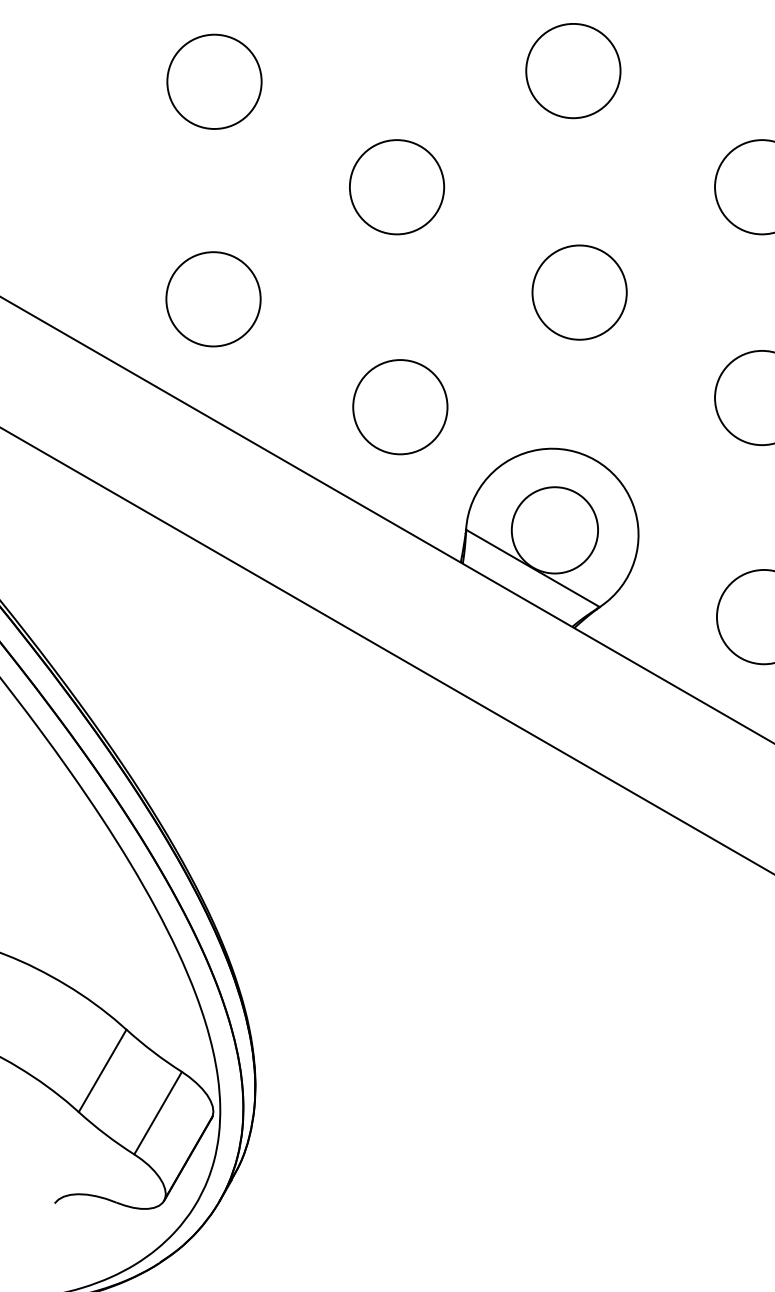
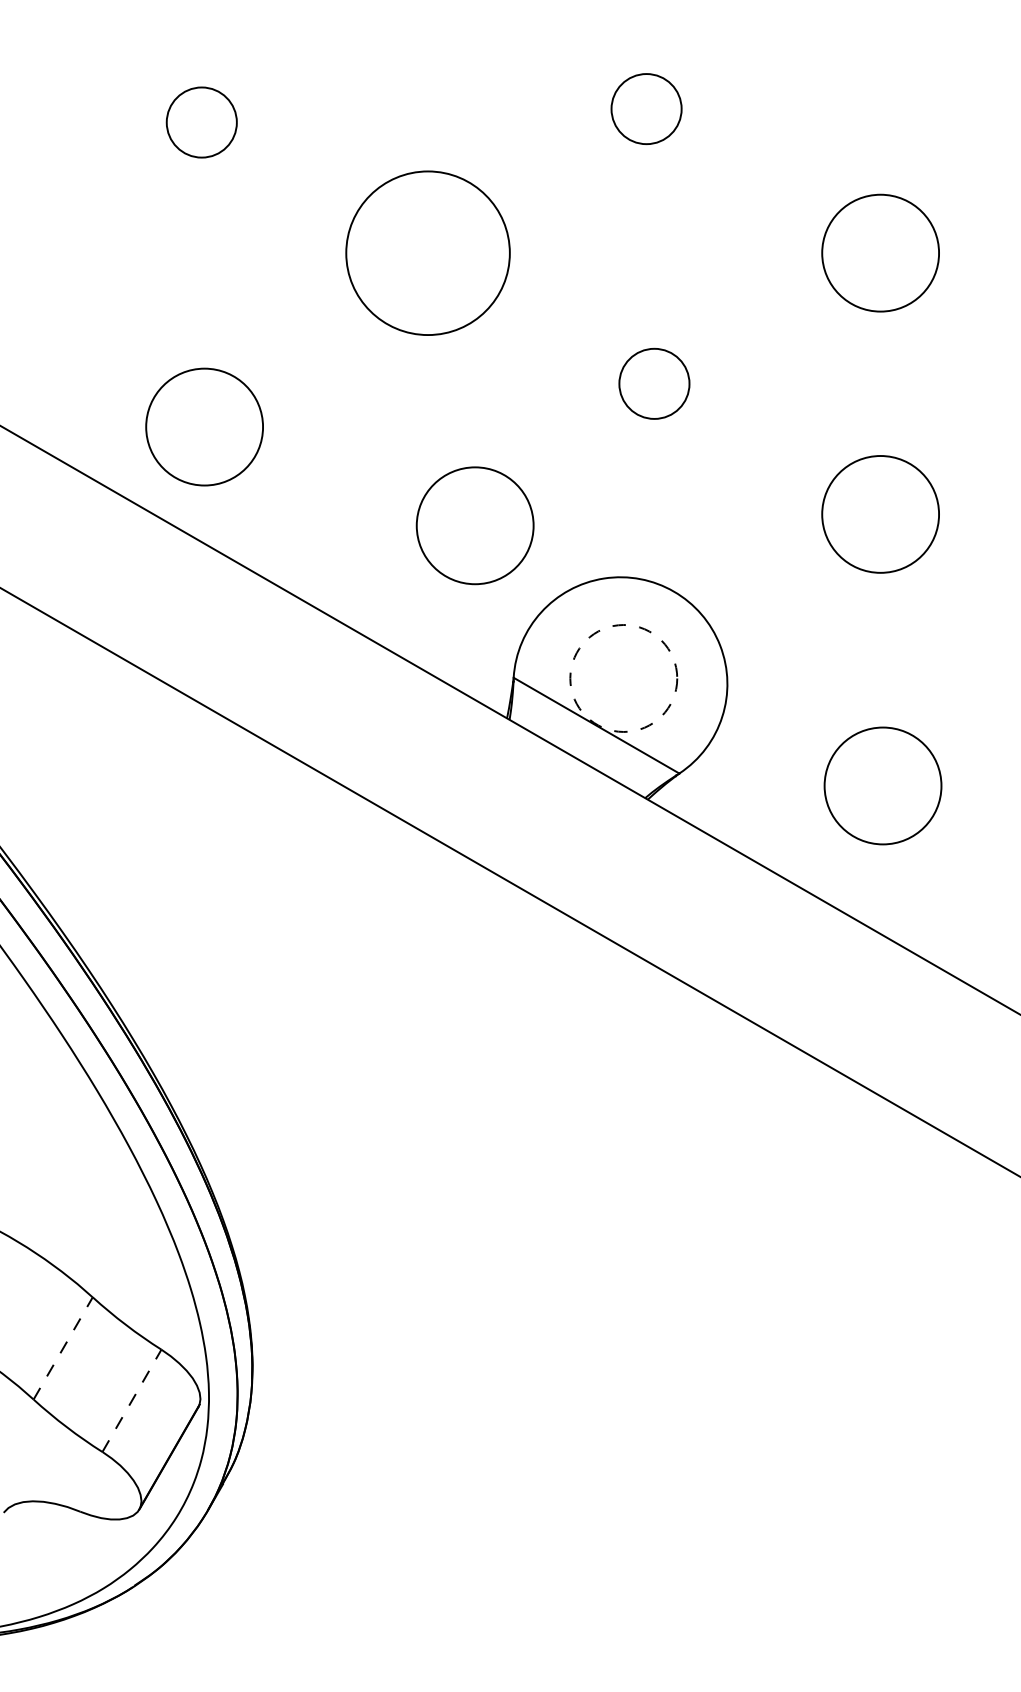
circle: (573, 70) -> (646, 108), size x0.6
circle: (214, 81) -> (201, 122), size x0.6
circle: (396, 186) -> (427, 252), size x1.4
circle: (579, 292) -> (654, 383), size x0.6
circle: (213, 298) -> (204, 426), moved
circle: (399, 406) -> (474, 525), moved
circle: (554, 530) -> (623, 678), solid -> dashed
line: (102, 1070) -> (63, 1348), solid -> dashed
line: (158, 1112) -> (132, 1400), solid -> dashed

